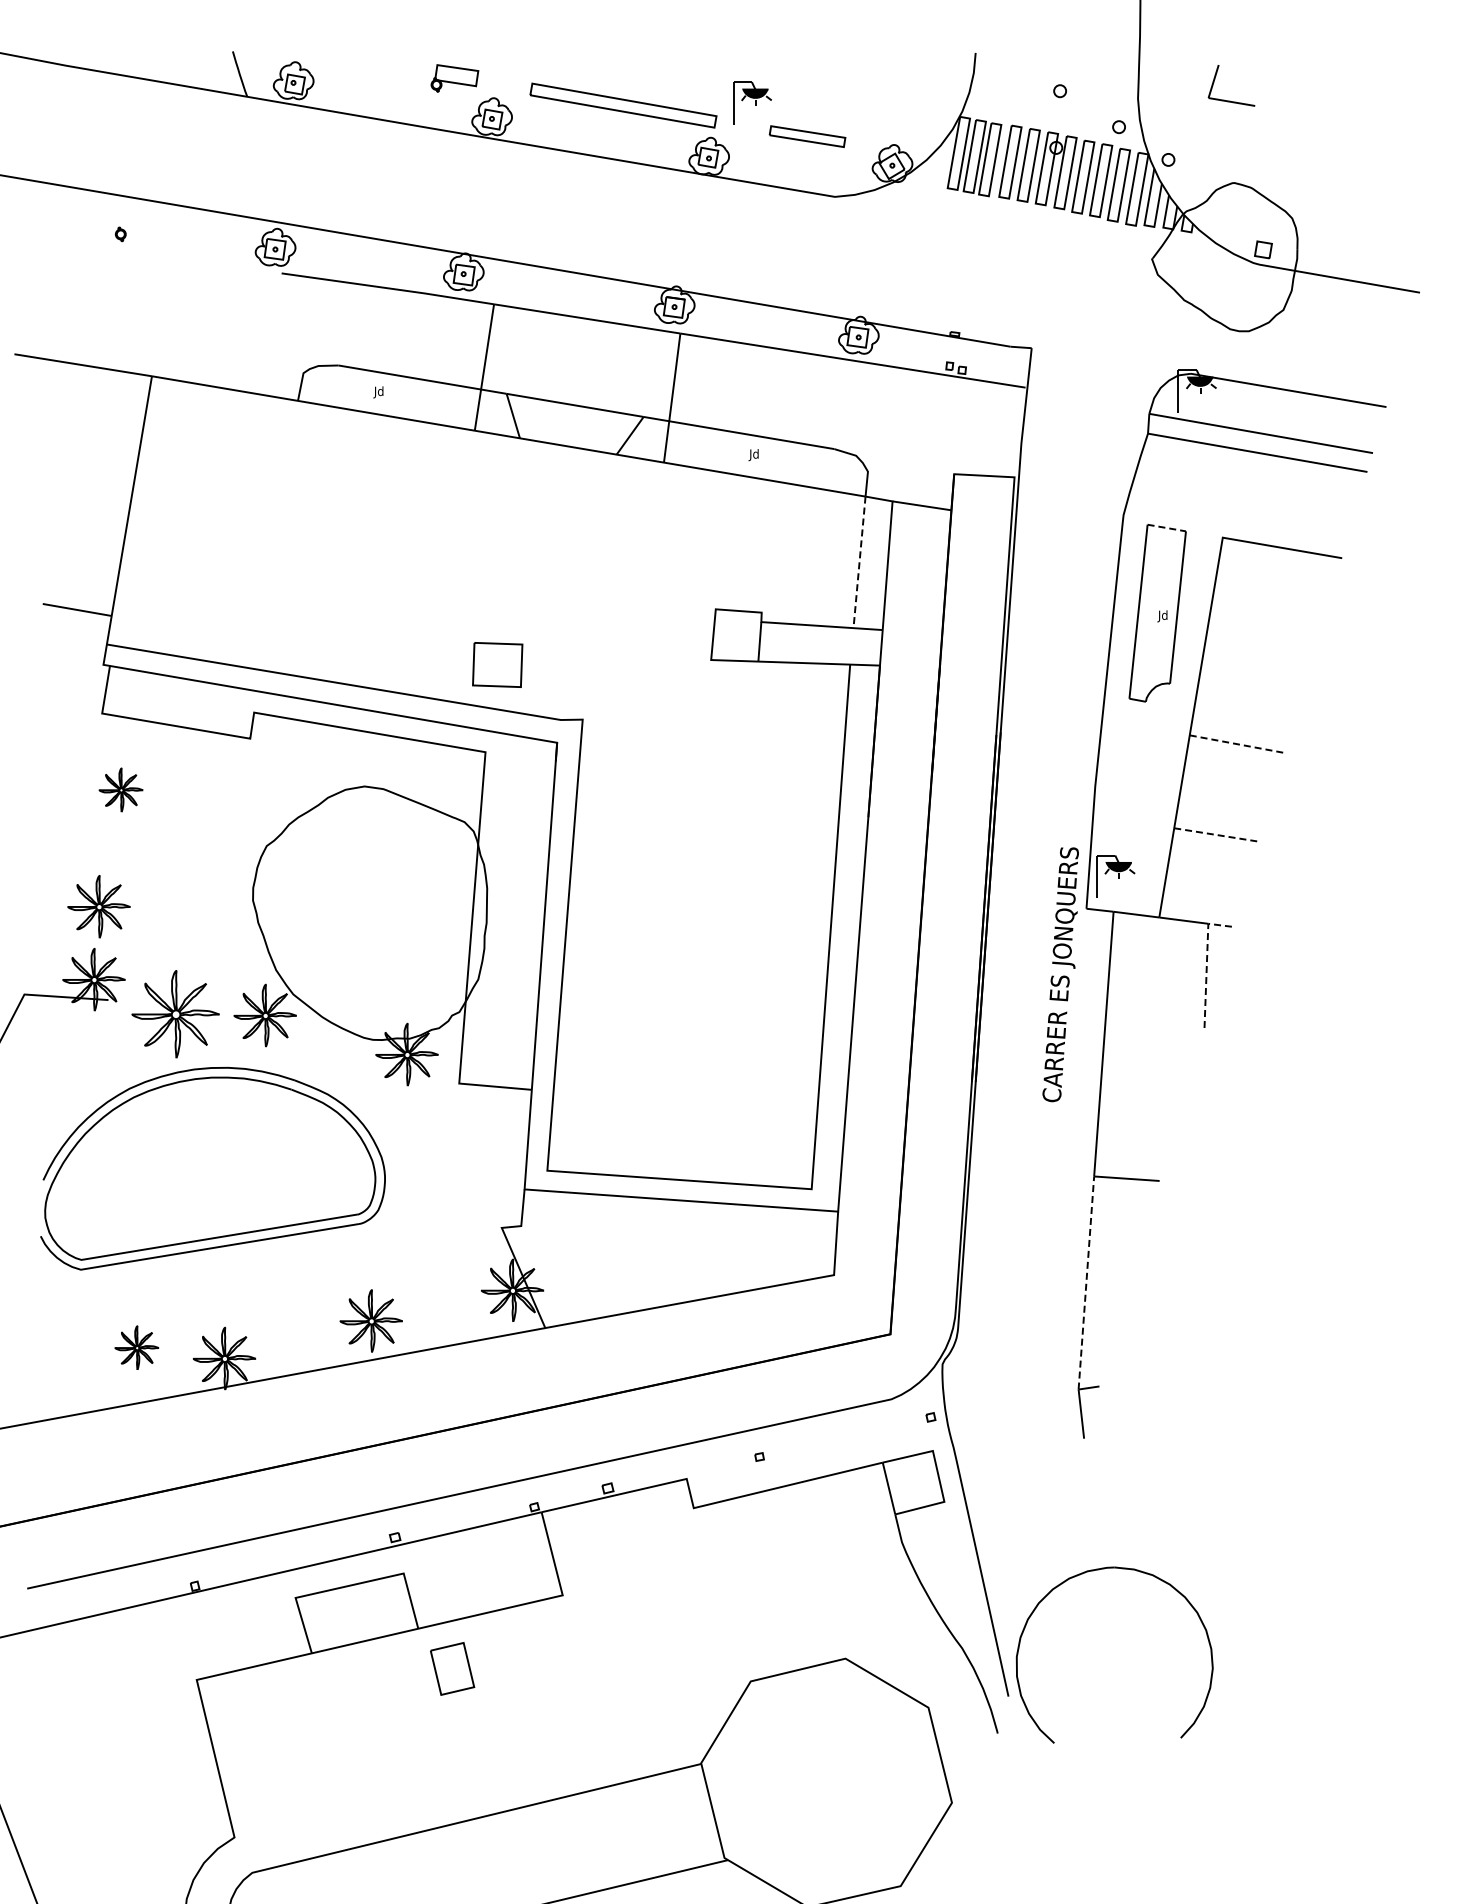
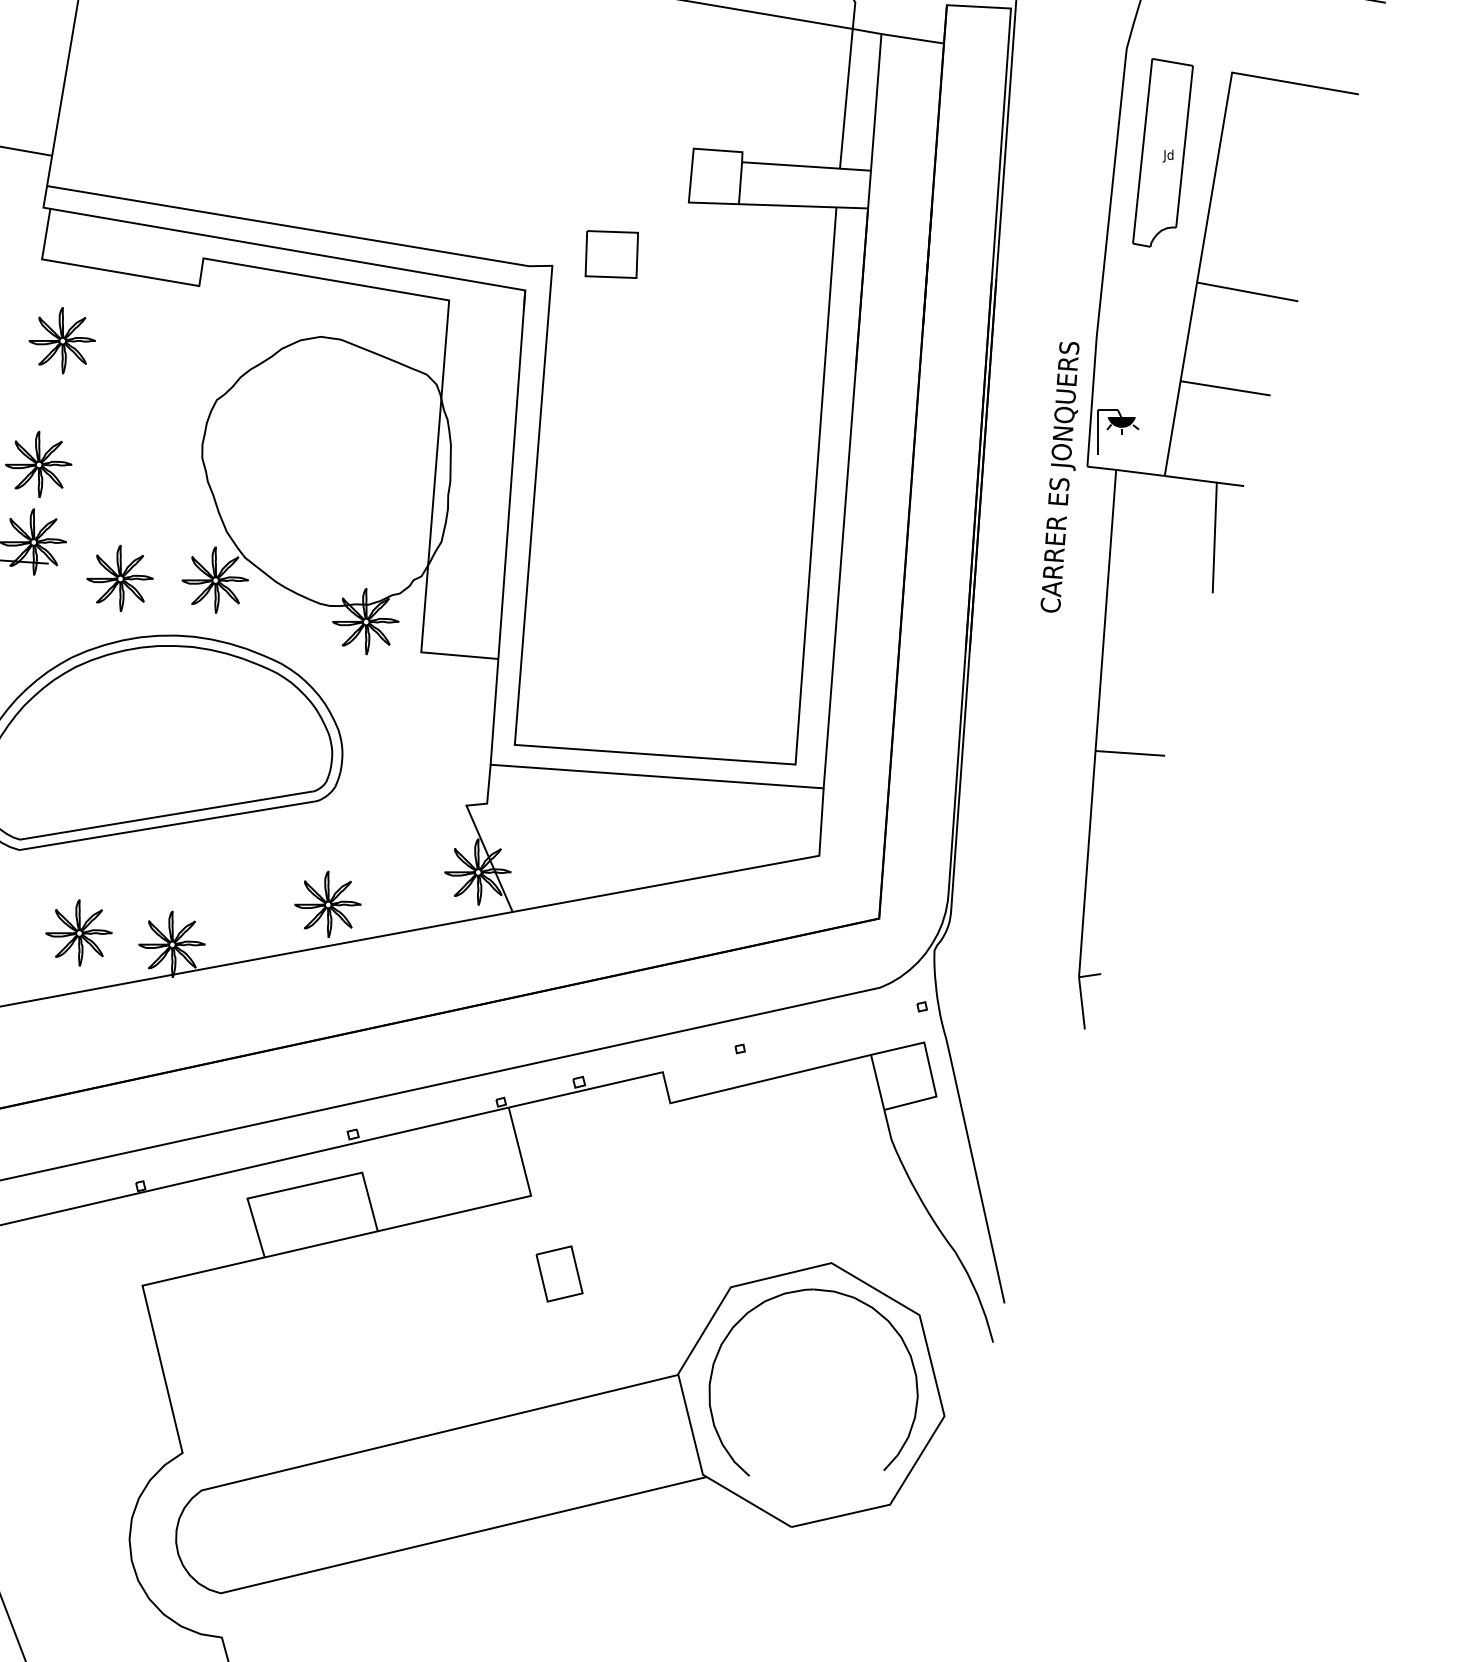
line: (1166, 528) -> (1172, 62), dashed -> solid
line: (859, 562) -> (846, 98), dashed -> solid
part: (497, 664) -> (611, 254), moved
line: (1237, 744) -> (1247, 292), dashed -> solid
part: (120, 789) -> (61, 340), size x1.43
line: (1216, 834) -> (1225, 387), dashed -> solid
line: (1206, 961) -> (1214, 522), dashed -> solid
text: (1060, 974) -> (1059, 477), moved
part: (175, 1013) -> (119, 577), size x0.71
line: (1086, 1283) -> (1087, 864), dashed -> solid
part: (136, 1347) -> (78, 932), size x1.43
part: (1121, 1569) -> (820, 1291), moved
part: (452, 1668) -> (559, 1273), moved

